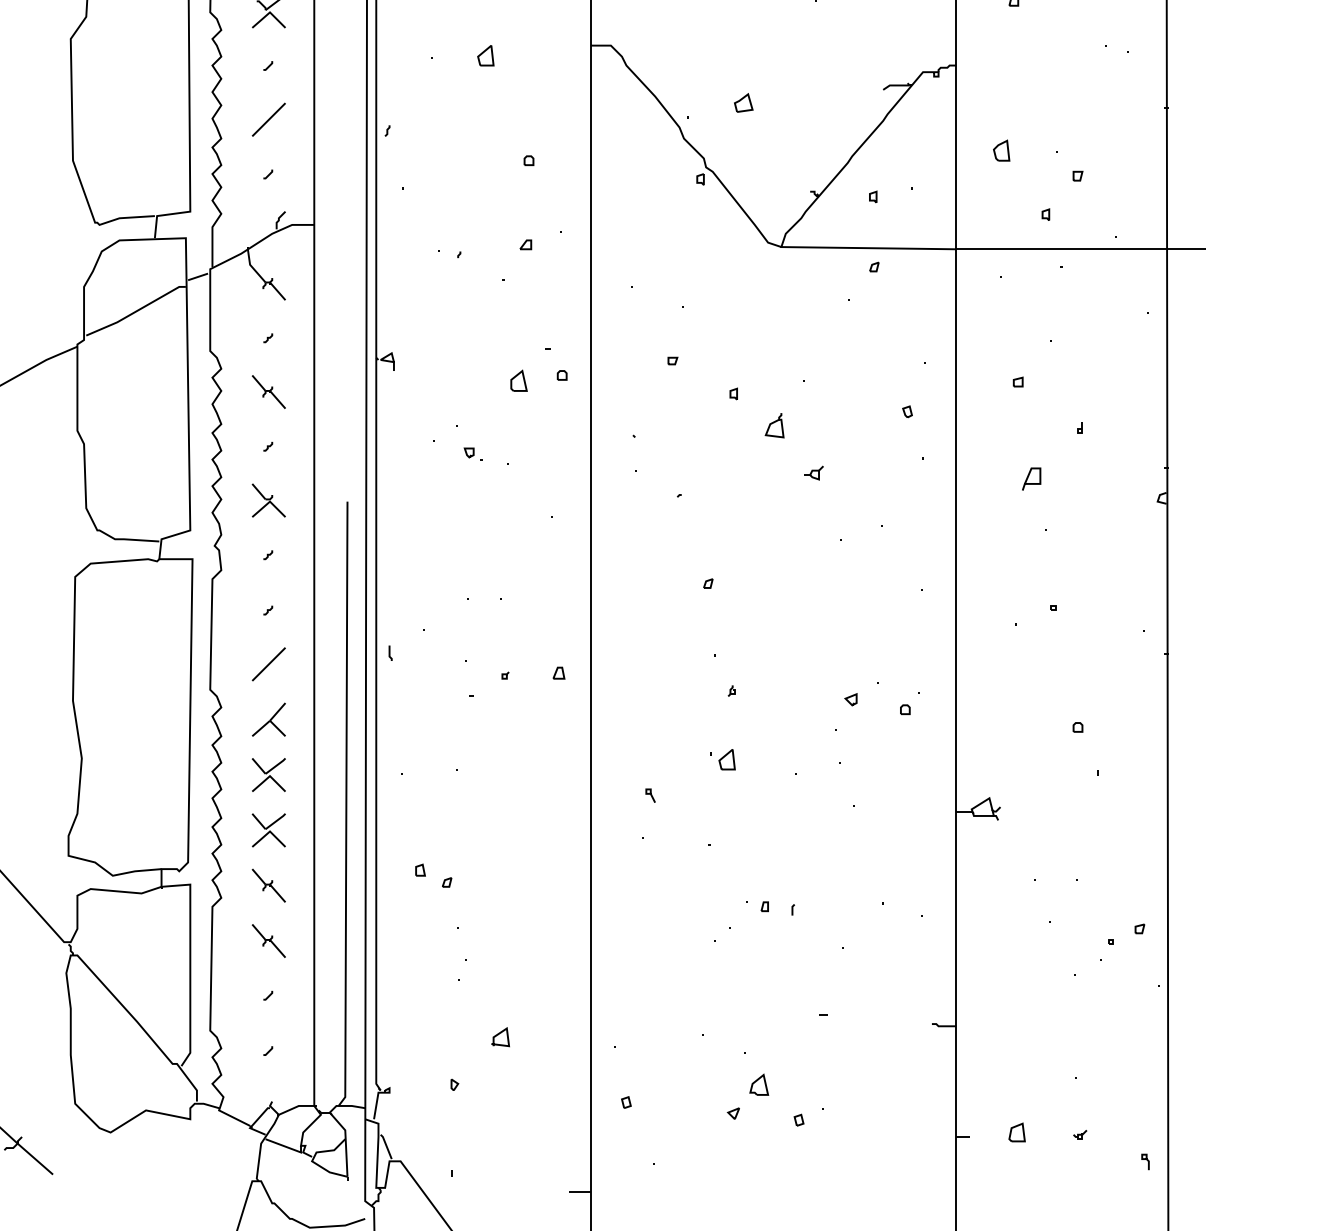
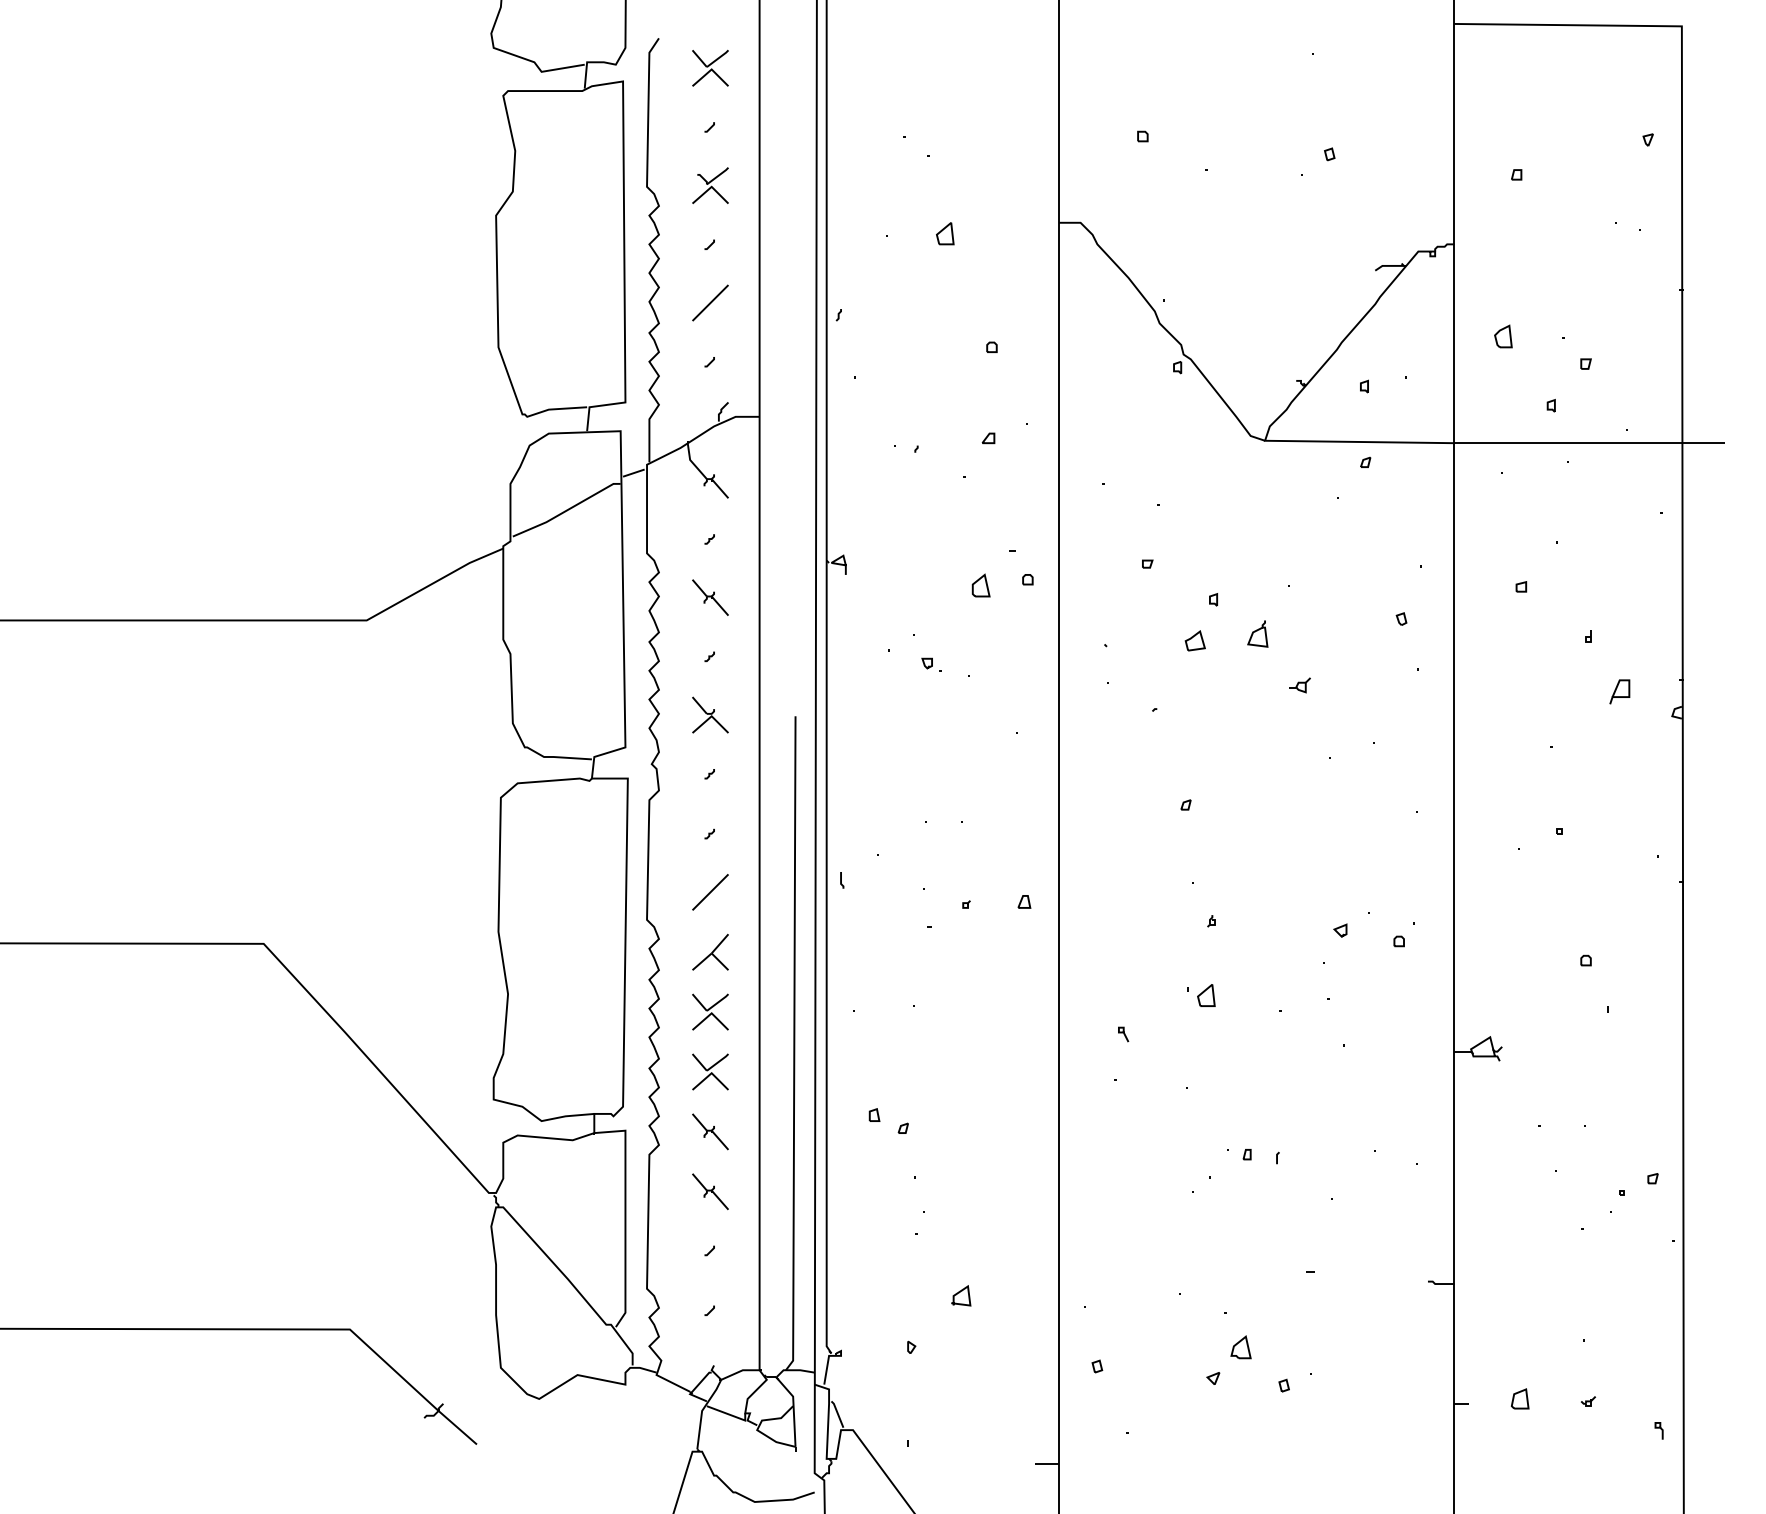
part: (742, 102) -> (1194, 640), moved
curve: (1028, 477) -> (1616, 690), moved

